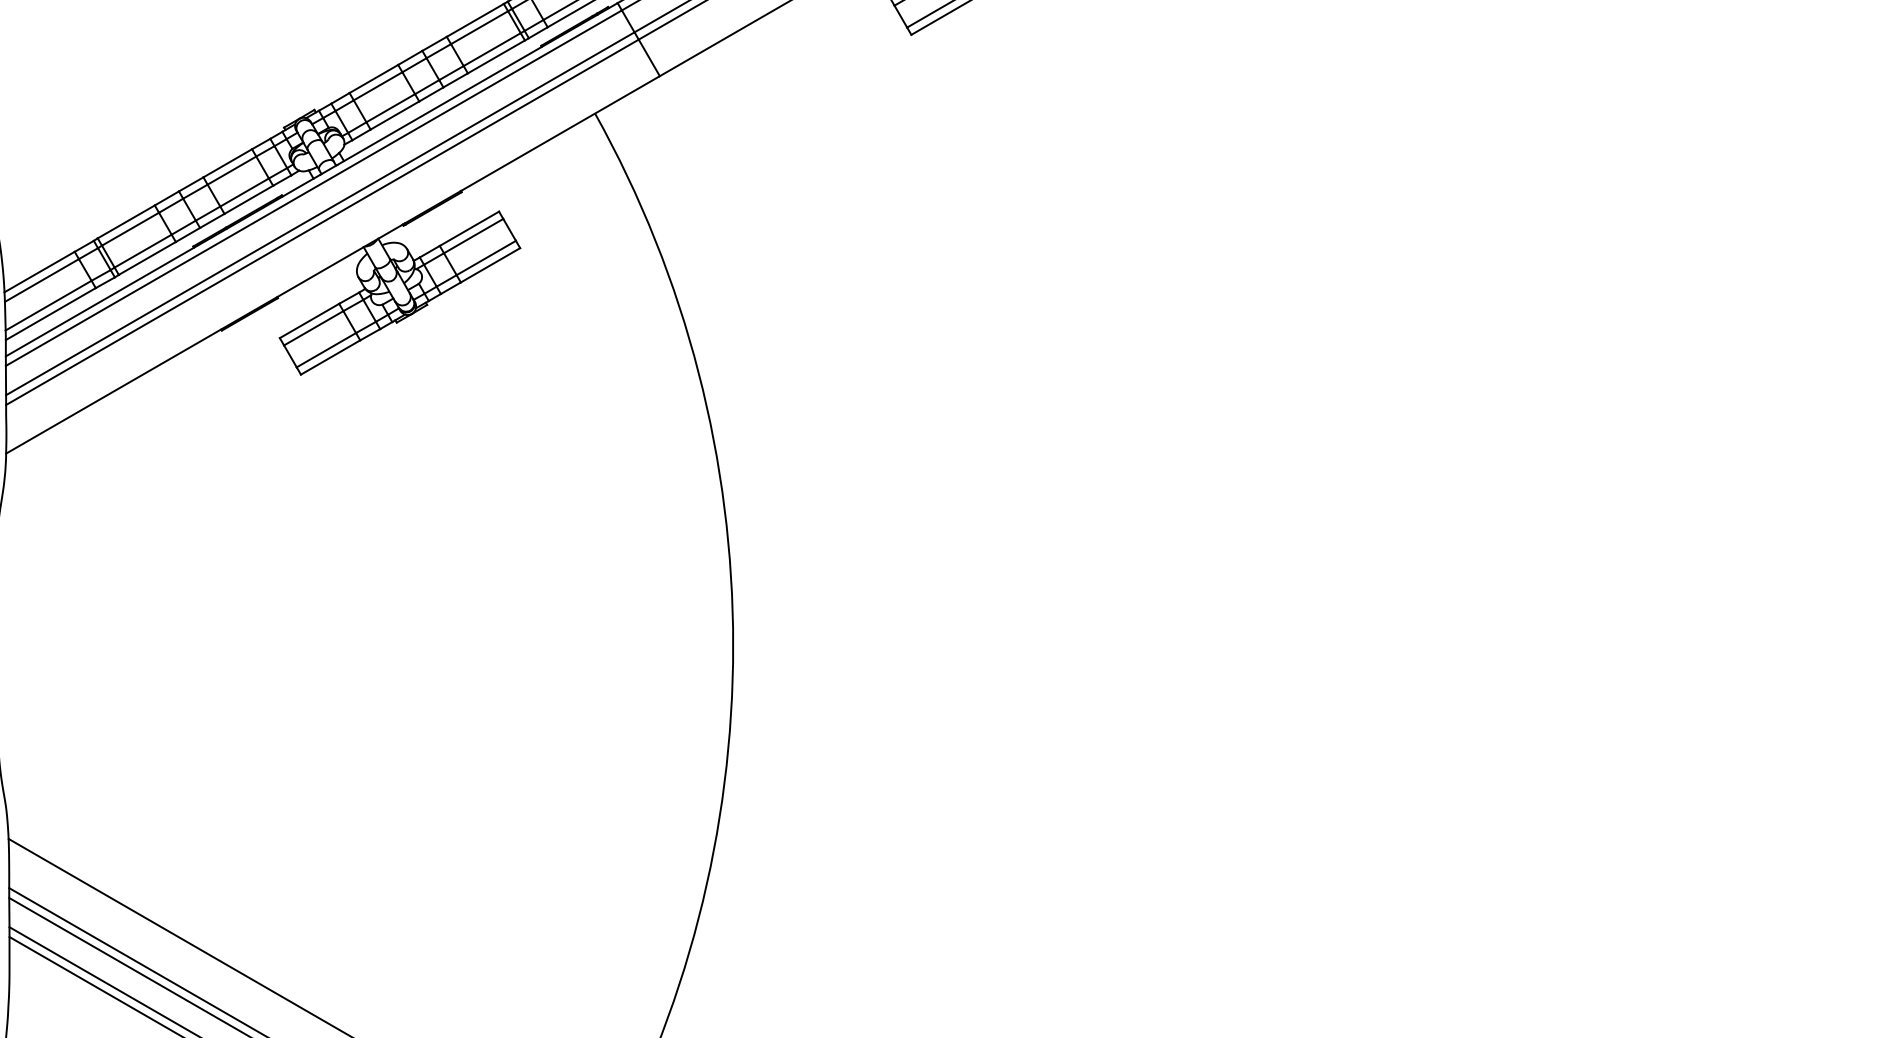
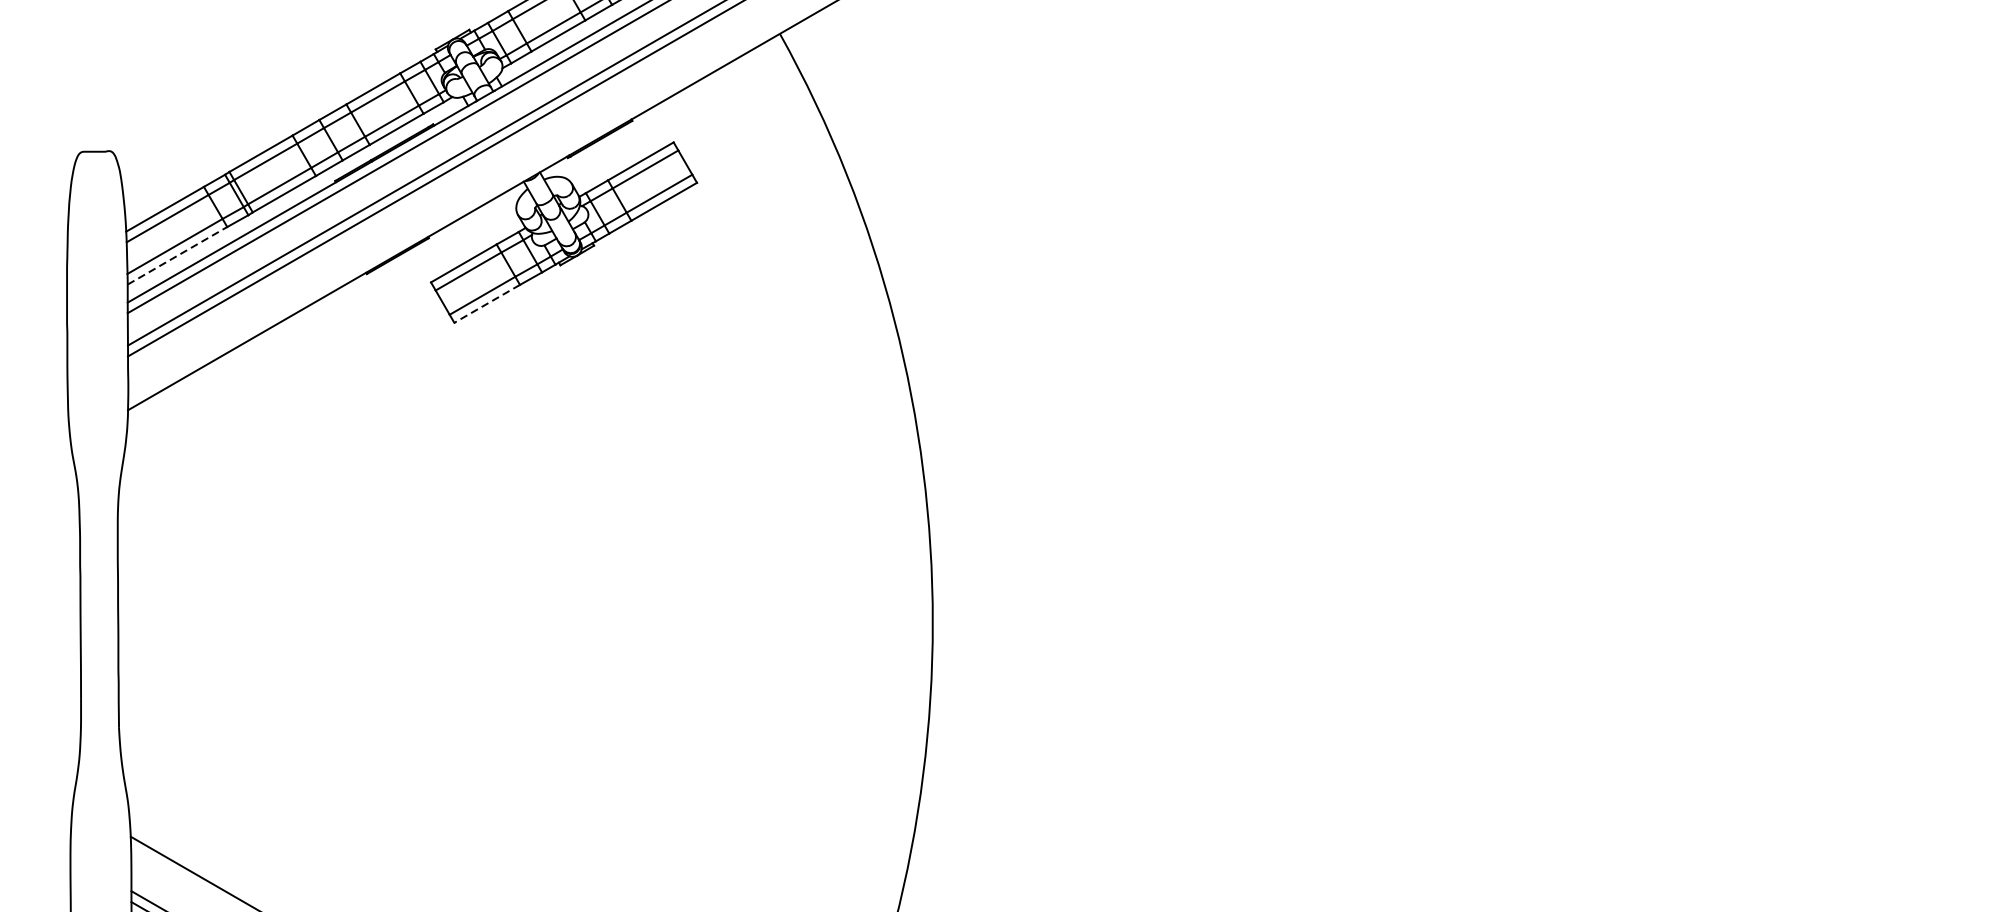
line: (50, 314) -> (177, 256), solid -> dashed
line: (330, 357) -> (487, 303), solid -> dashed

